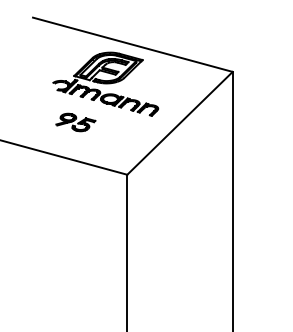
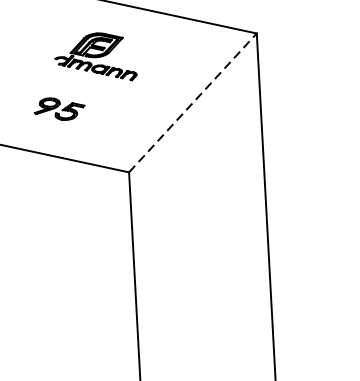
part: (105, 83) -> (94, 57), size x0.6
line: (180, 123) -> (193, 103), solid -> dashed

